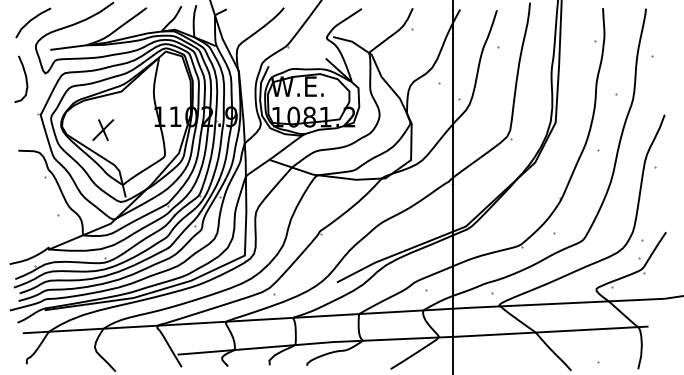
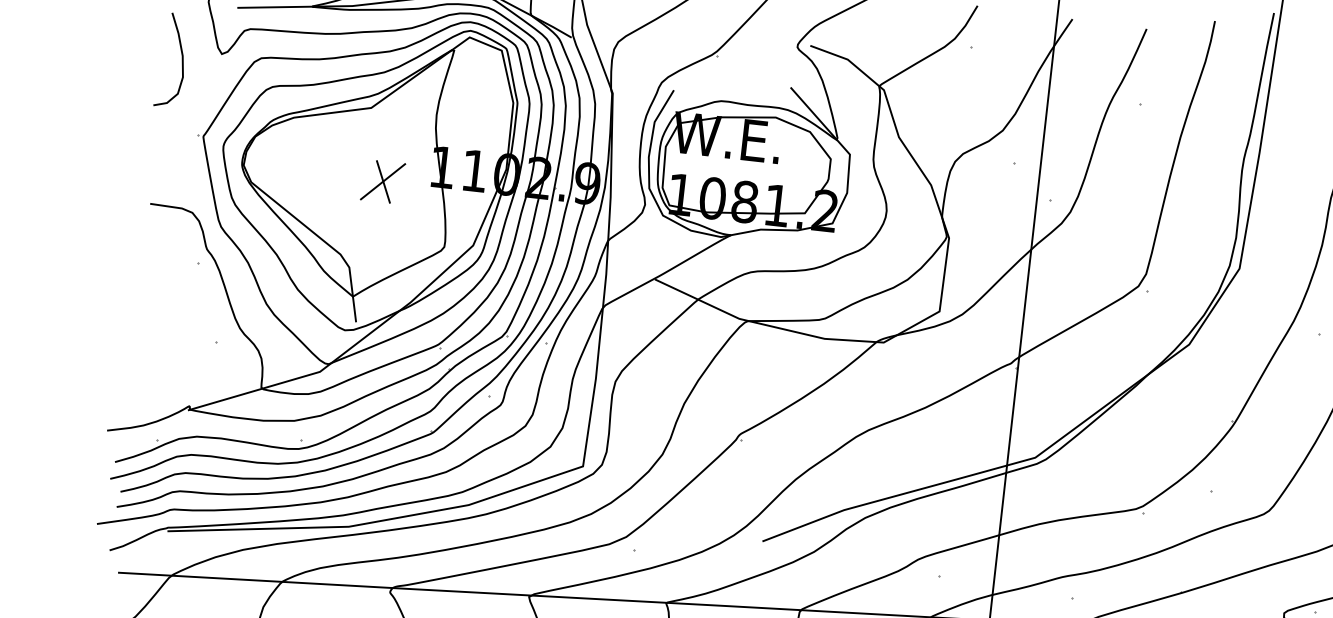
part: (103, 129) -> (383, 180), moved

